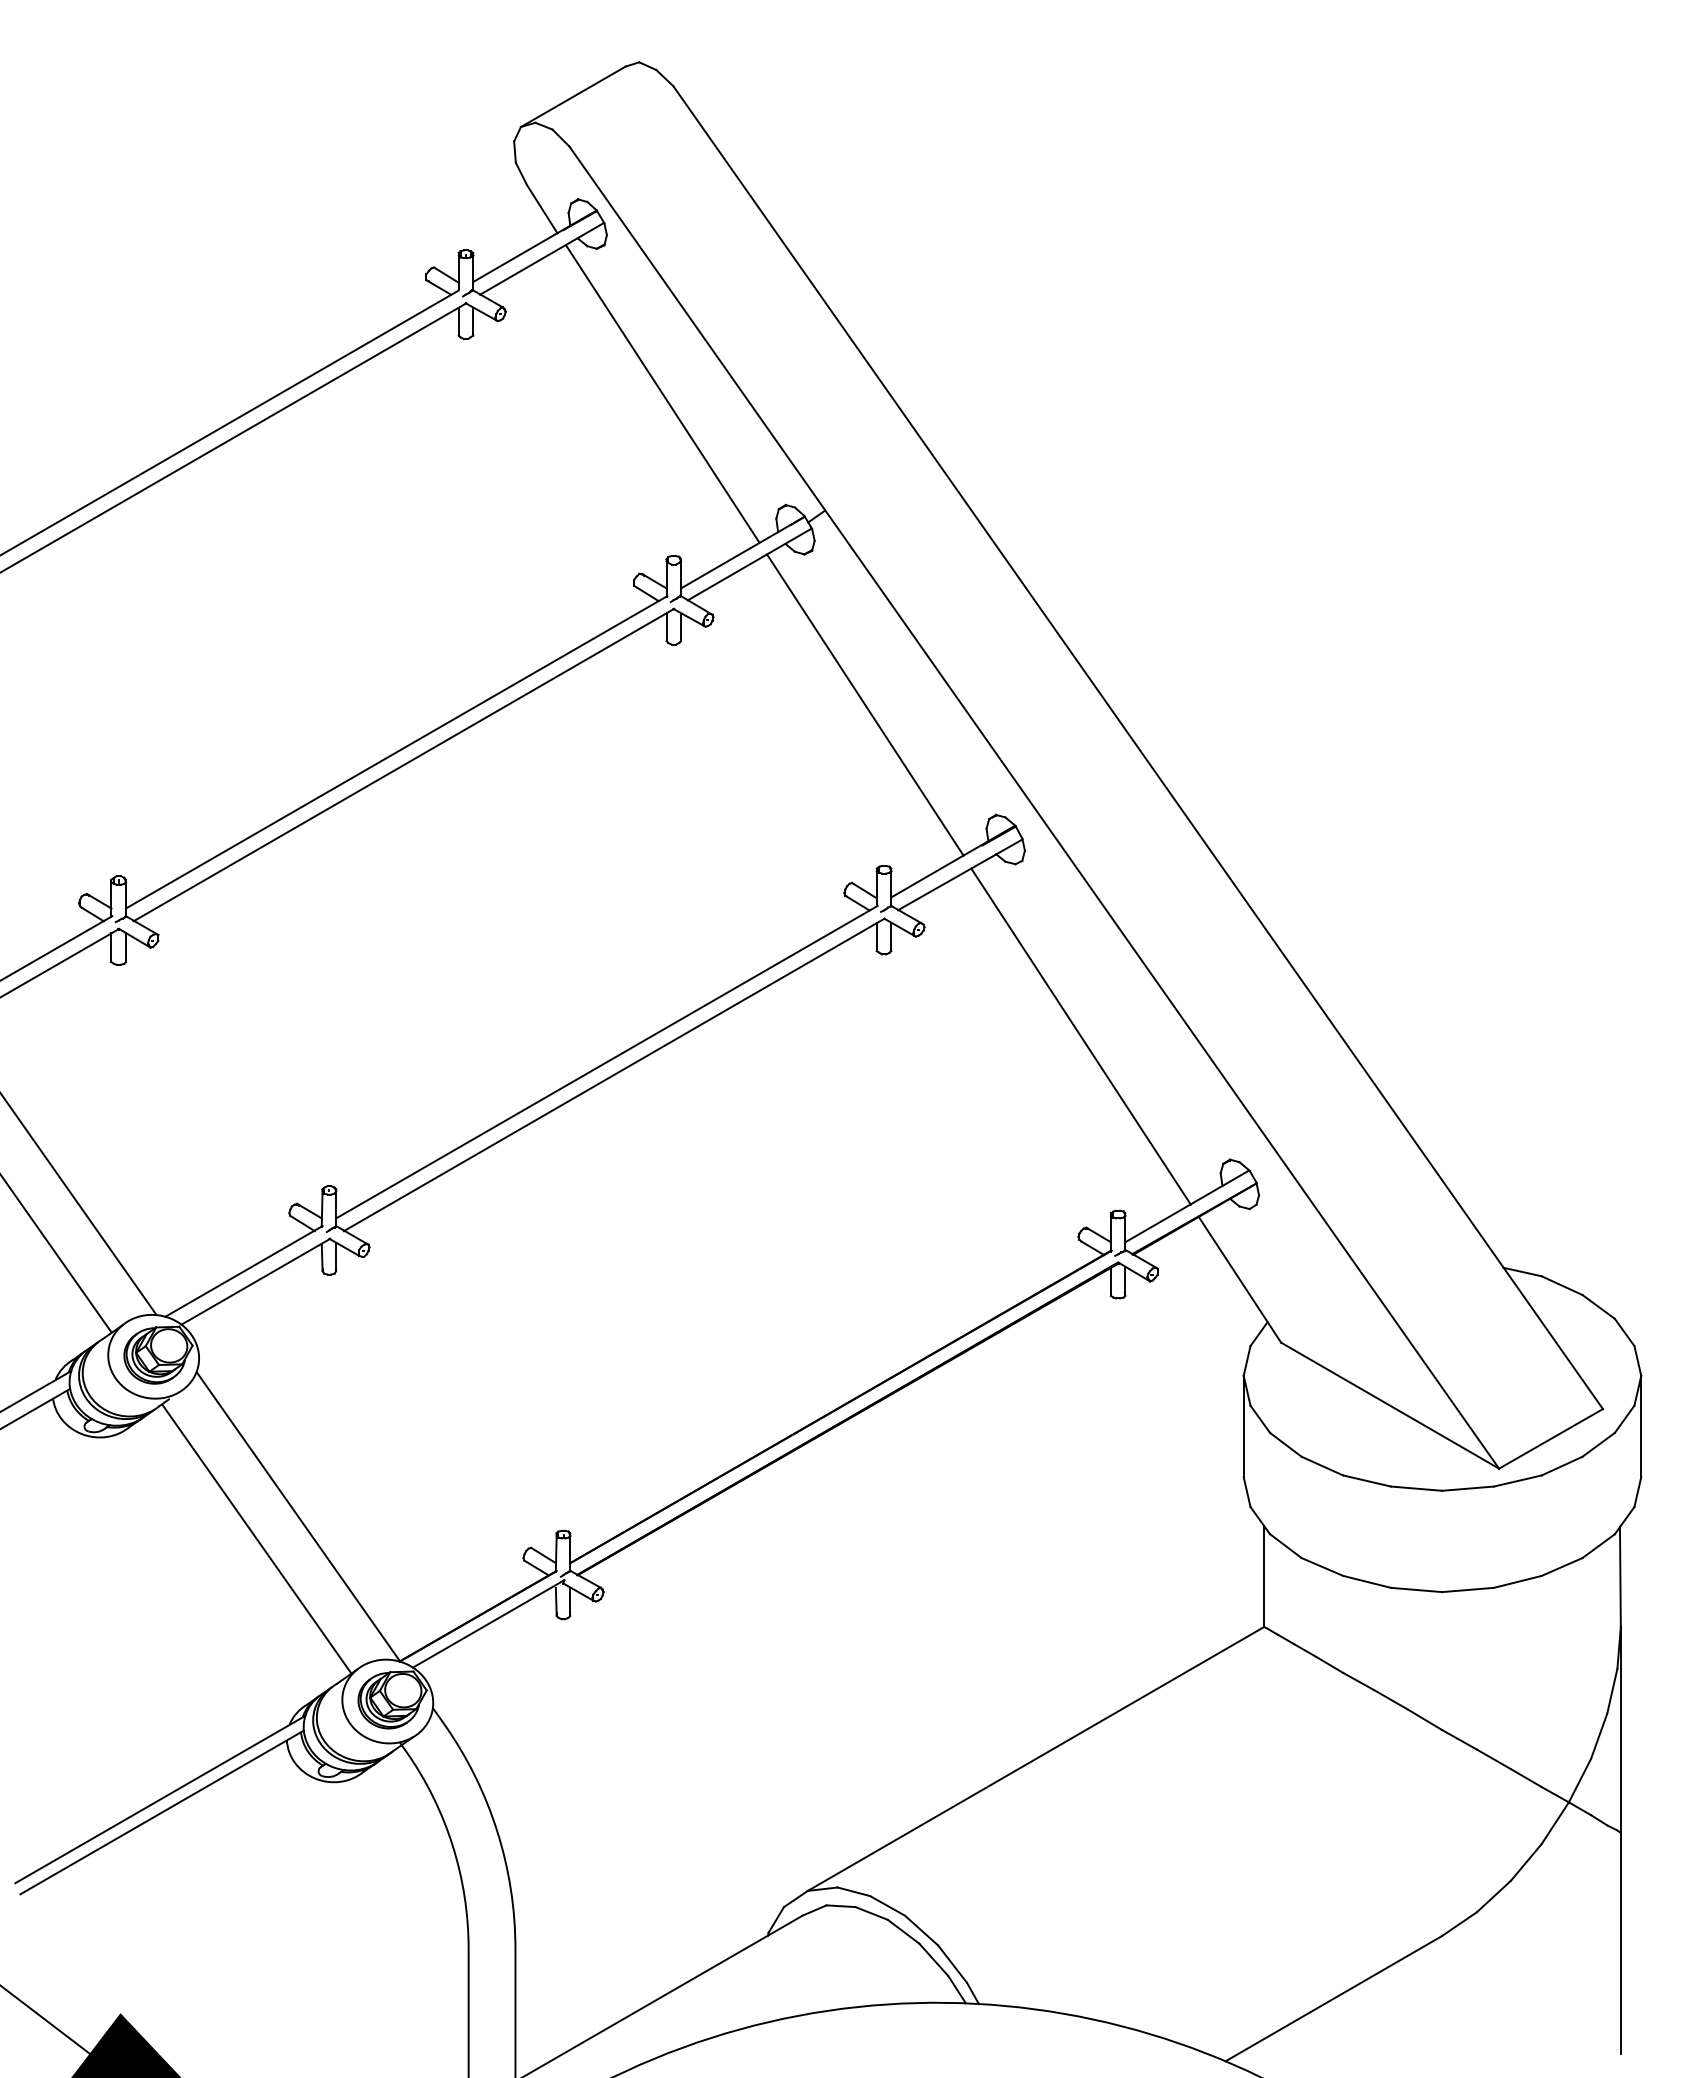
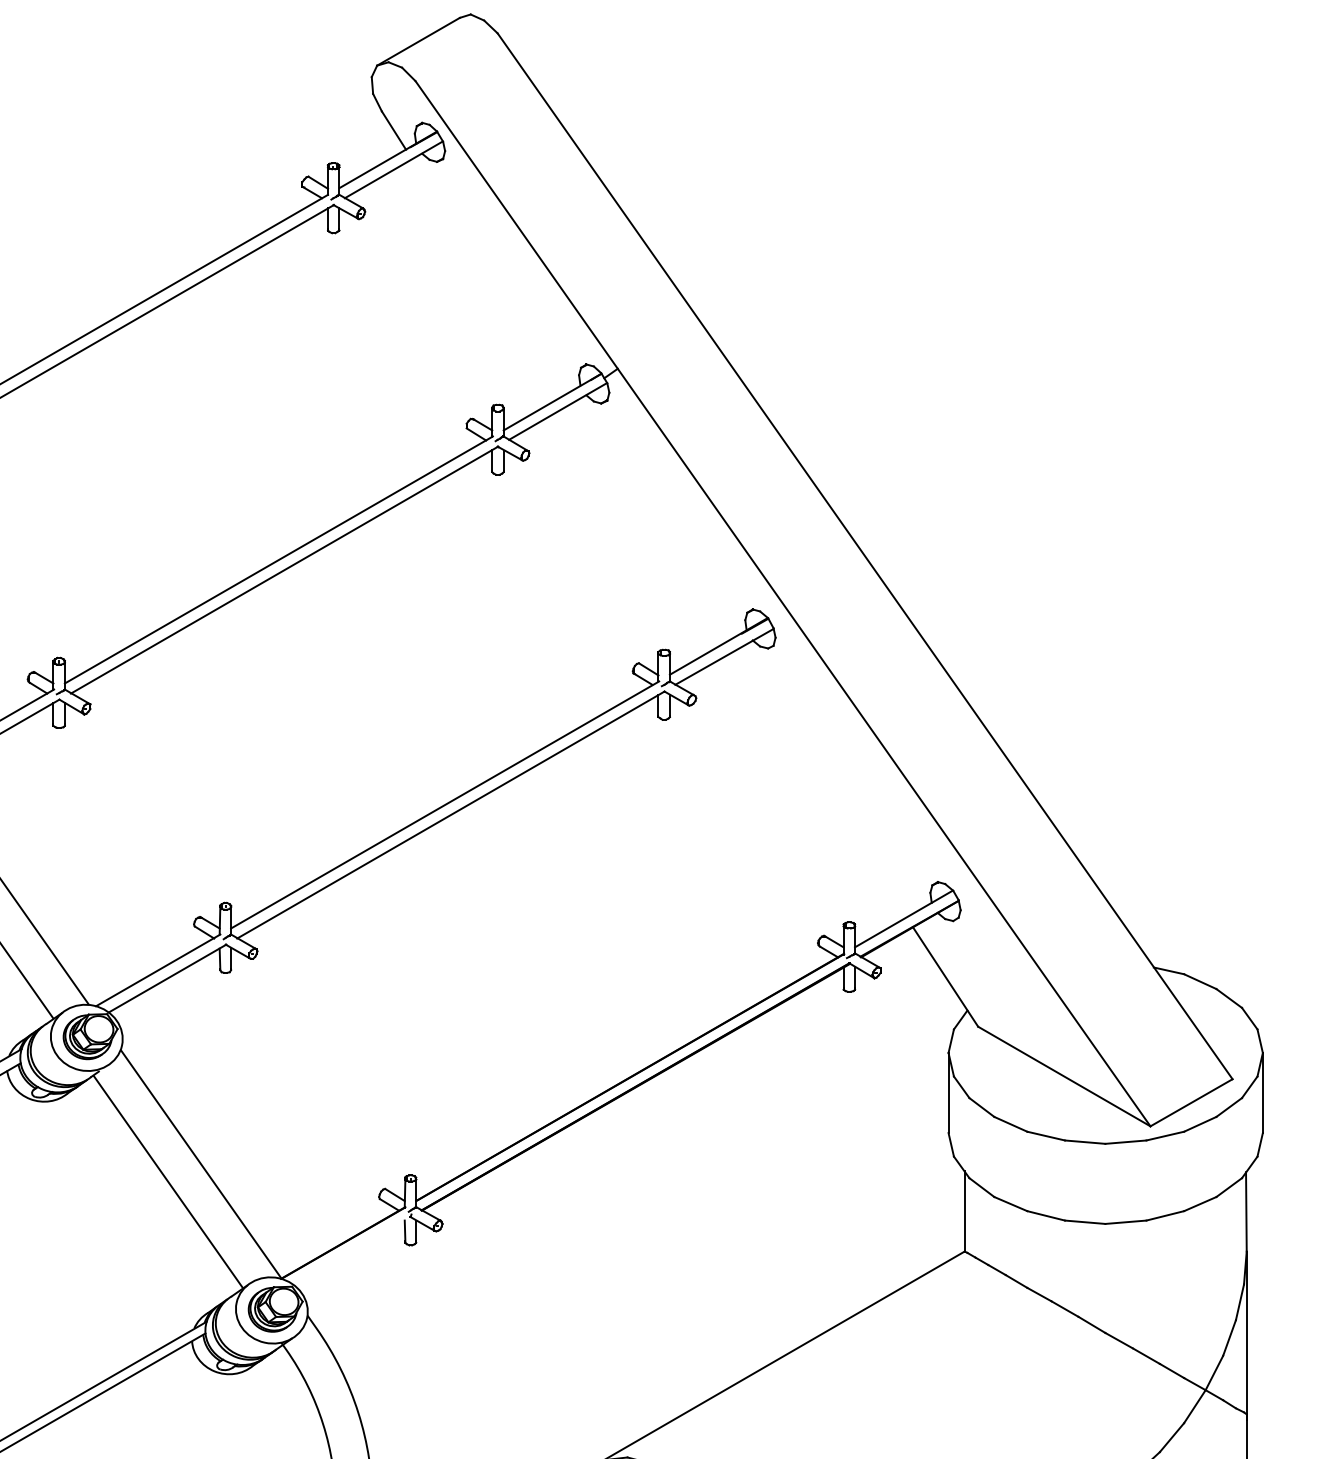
line: (662, 393) -> (489, 276), removed
line: (864, 704) -> (648, 522), removed
line: (1080, 1036) -> (819, 784), removed
line: (488, 1623) -> (351, 1248), removed

